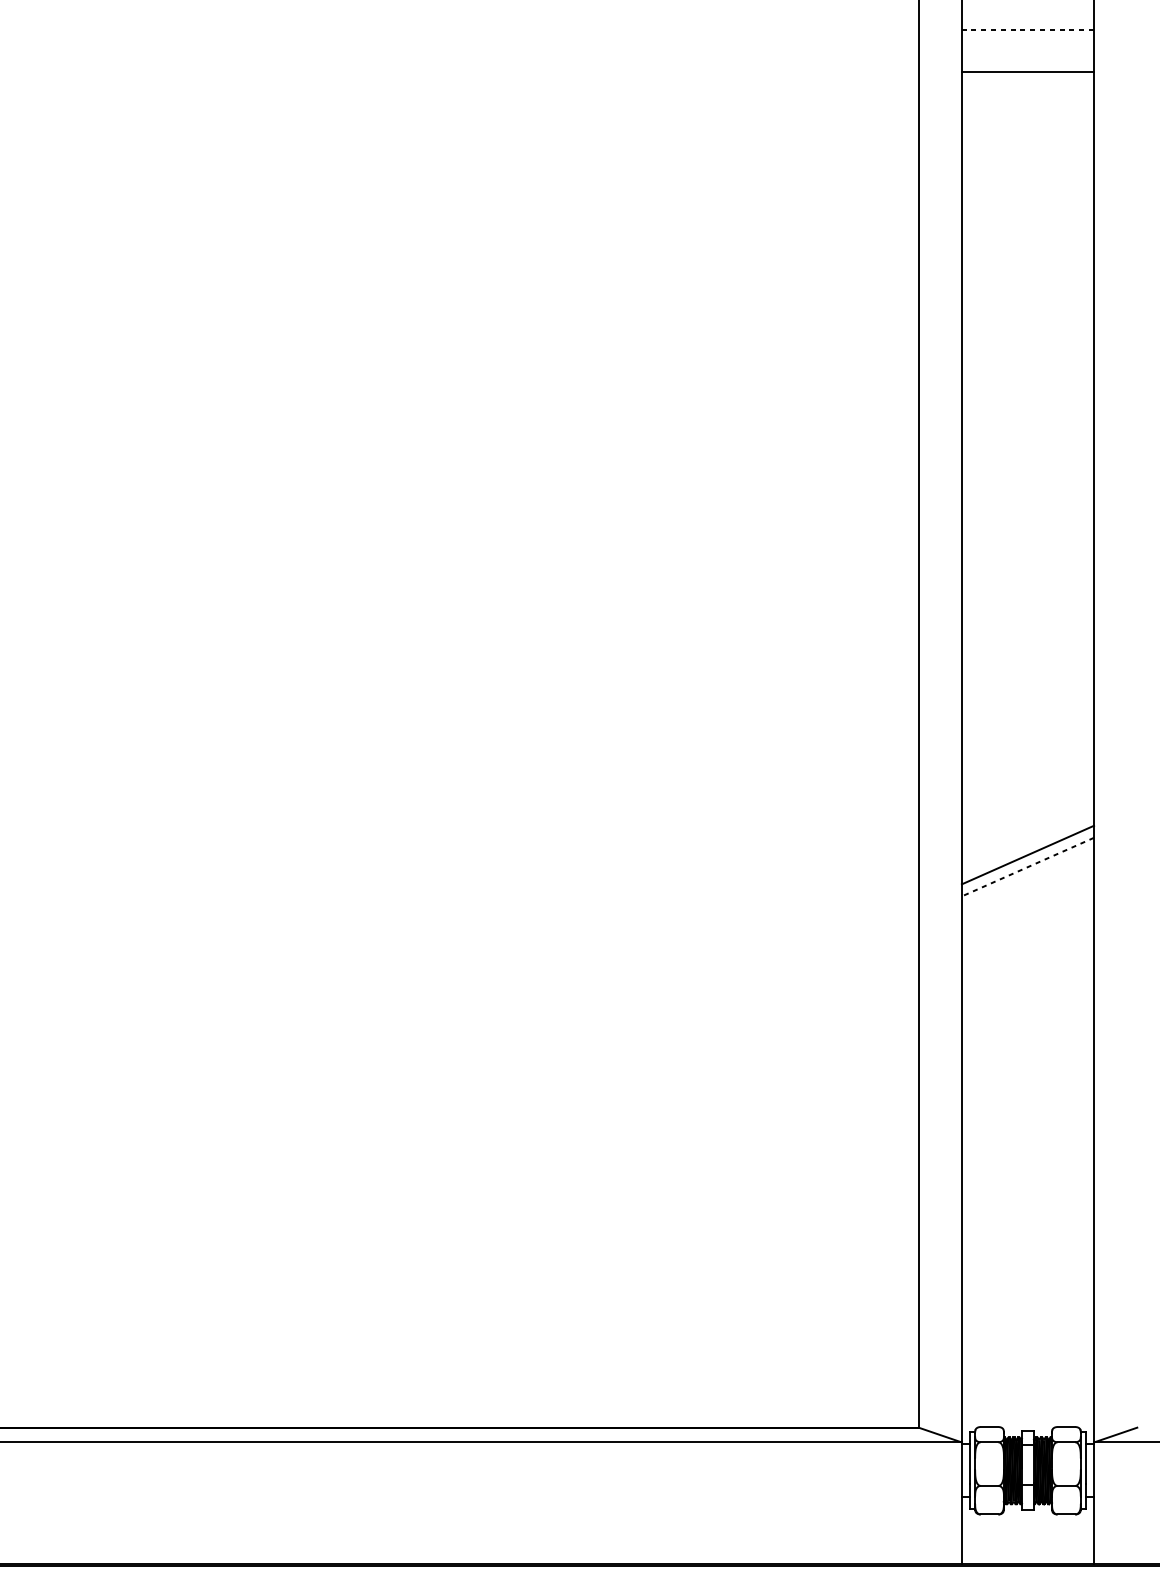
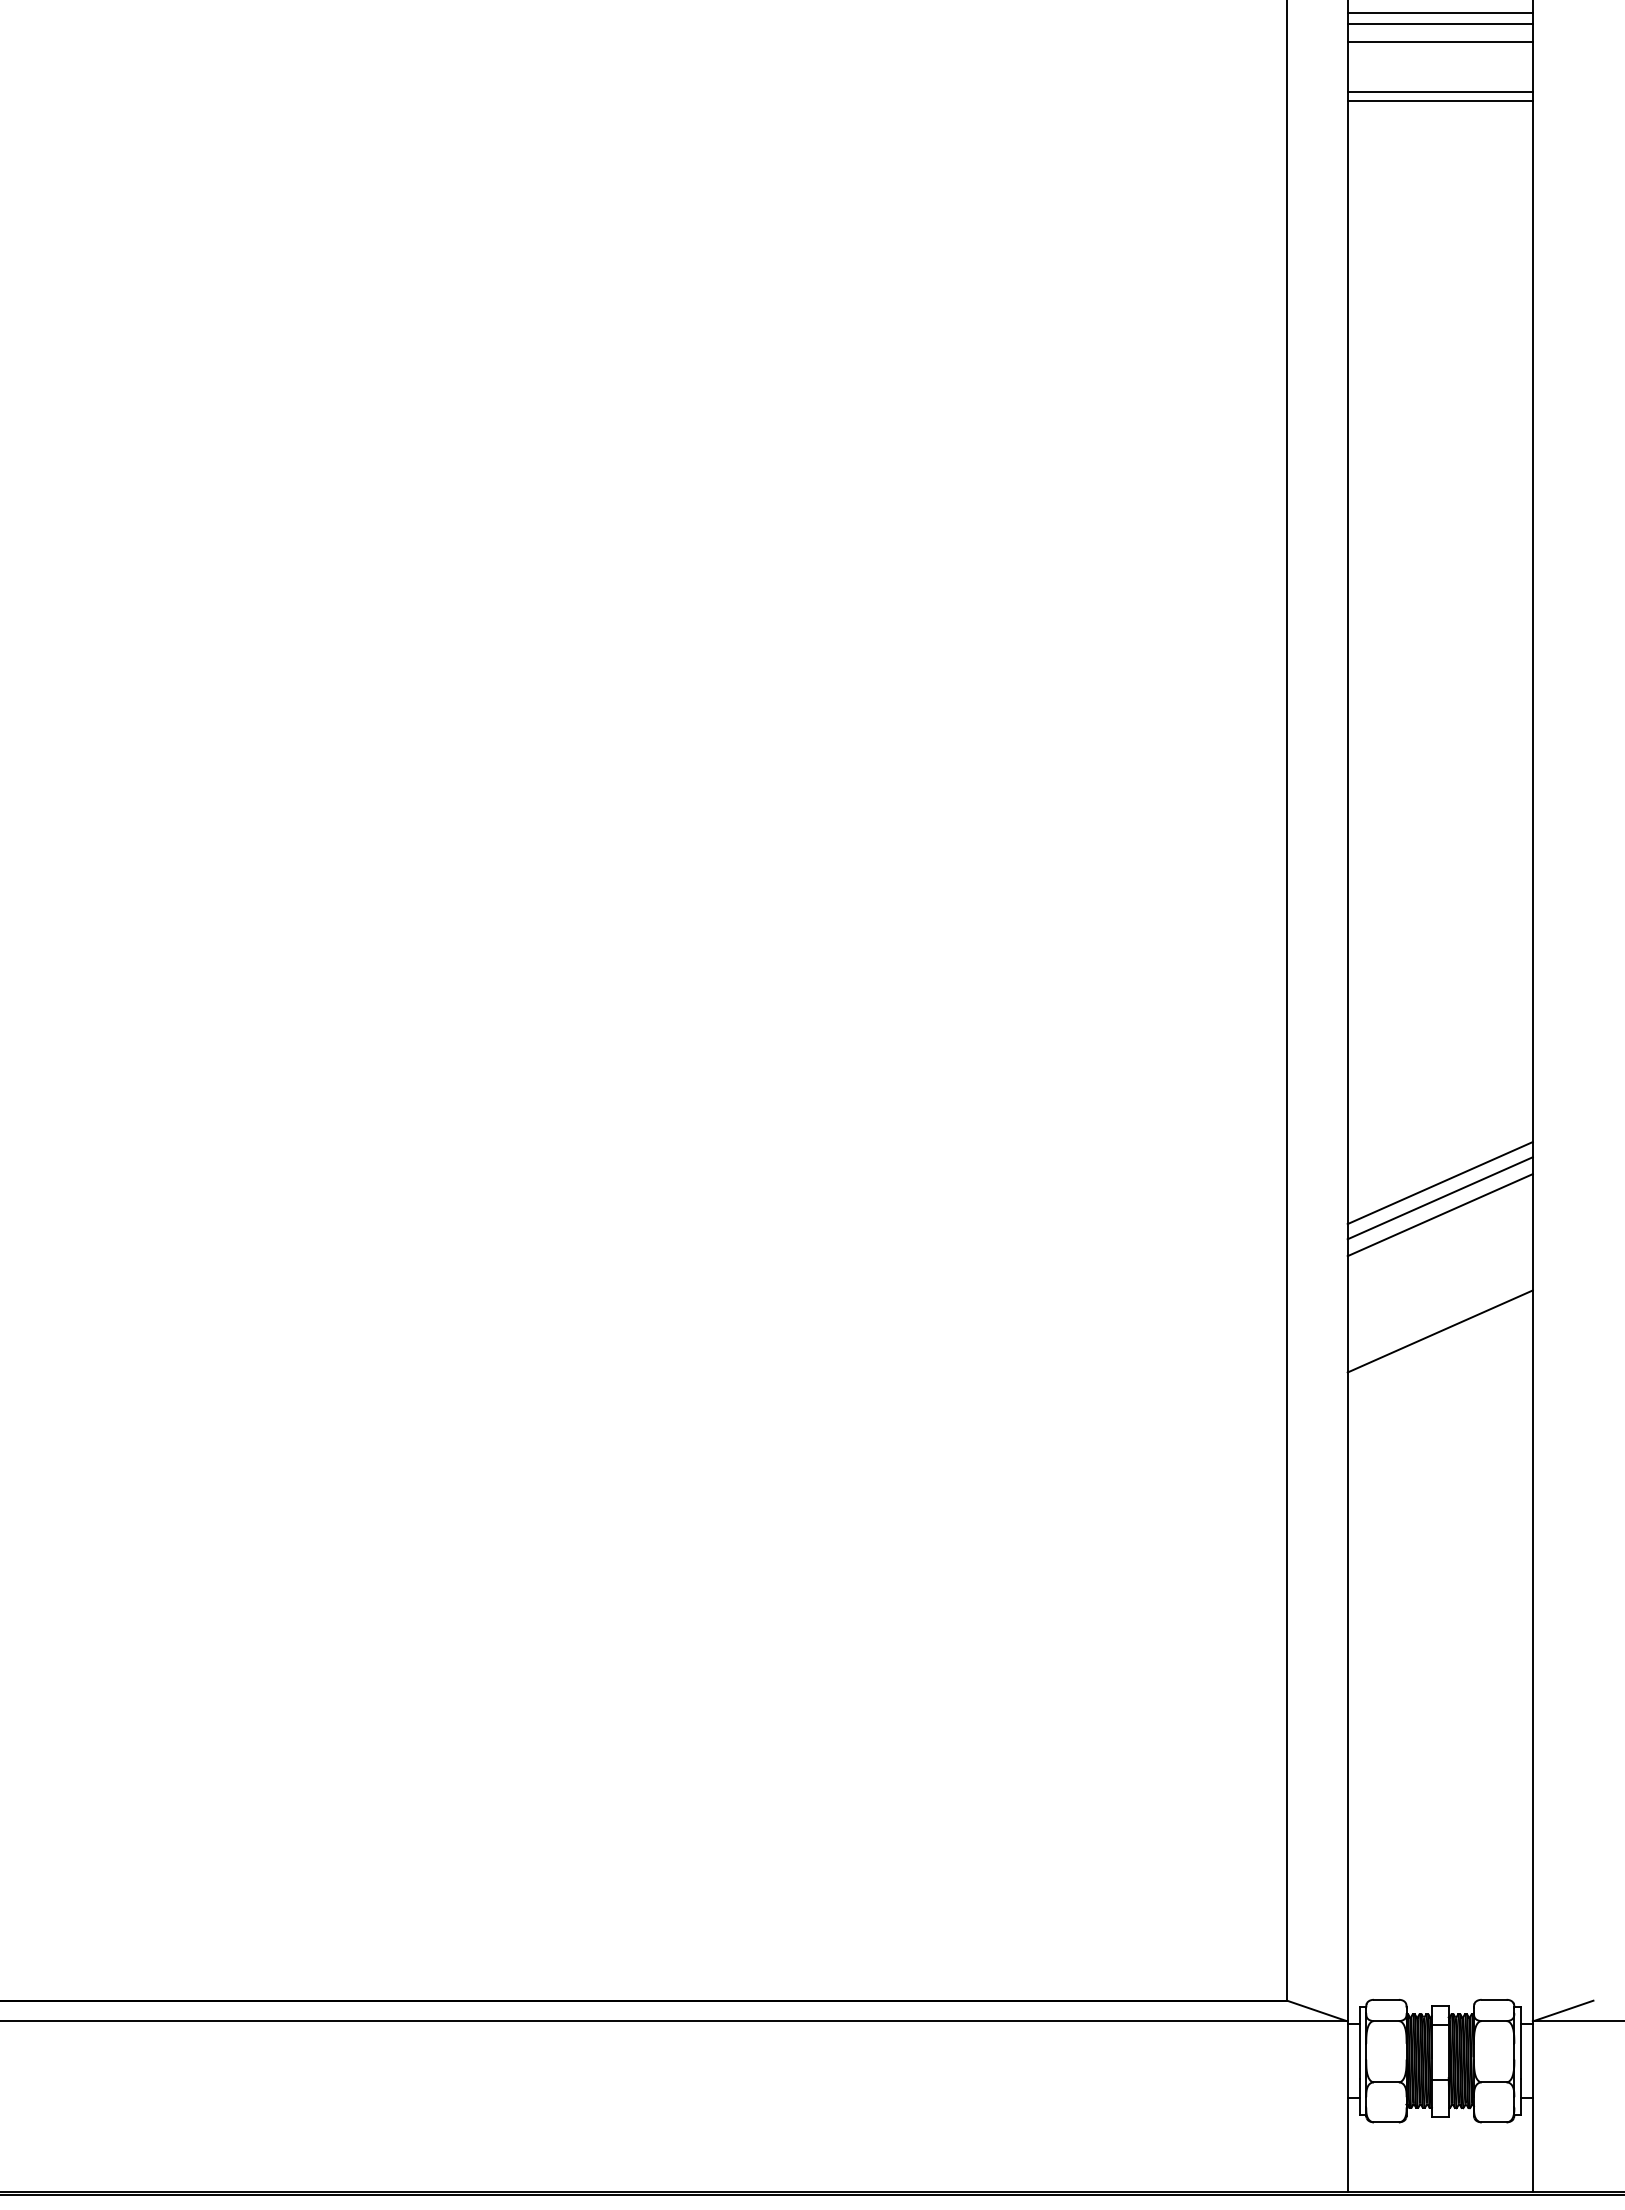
line: (1027, 8) -> (1439, 12), added
line: (1027, 17) -> (1439, 24), added
line: (1028, 29) -> (1440, 41), dashed -> solid
line: (1027, 65) -> (1439, 92), added
line: (1027, 844) -> (1439, 1183), added
line: (1027, 867) -> (1439, 1215), dashed -> solid
line: (1027, 950) -> (1439, 1331), added

